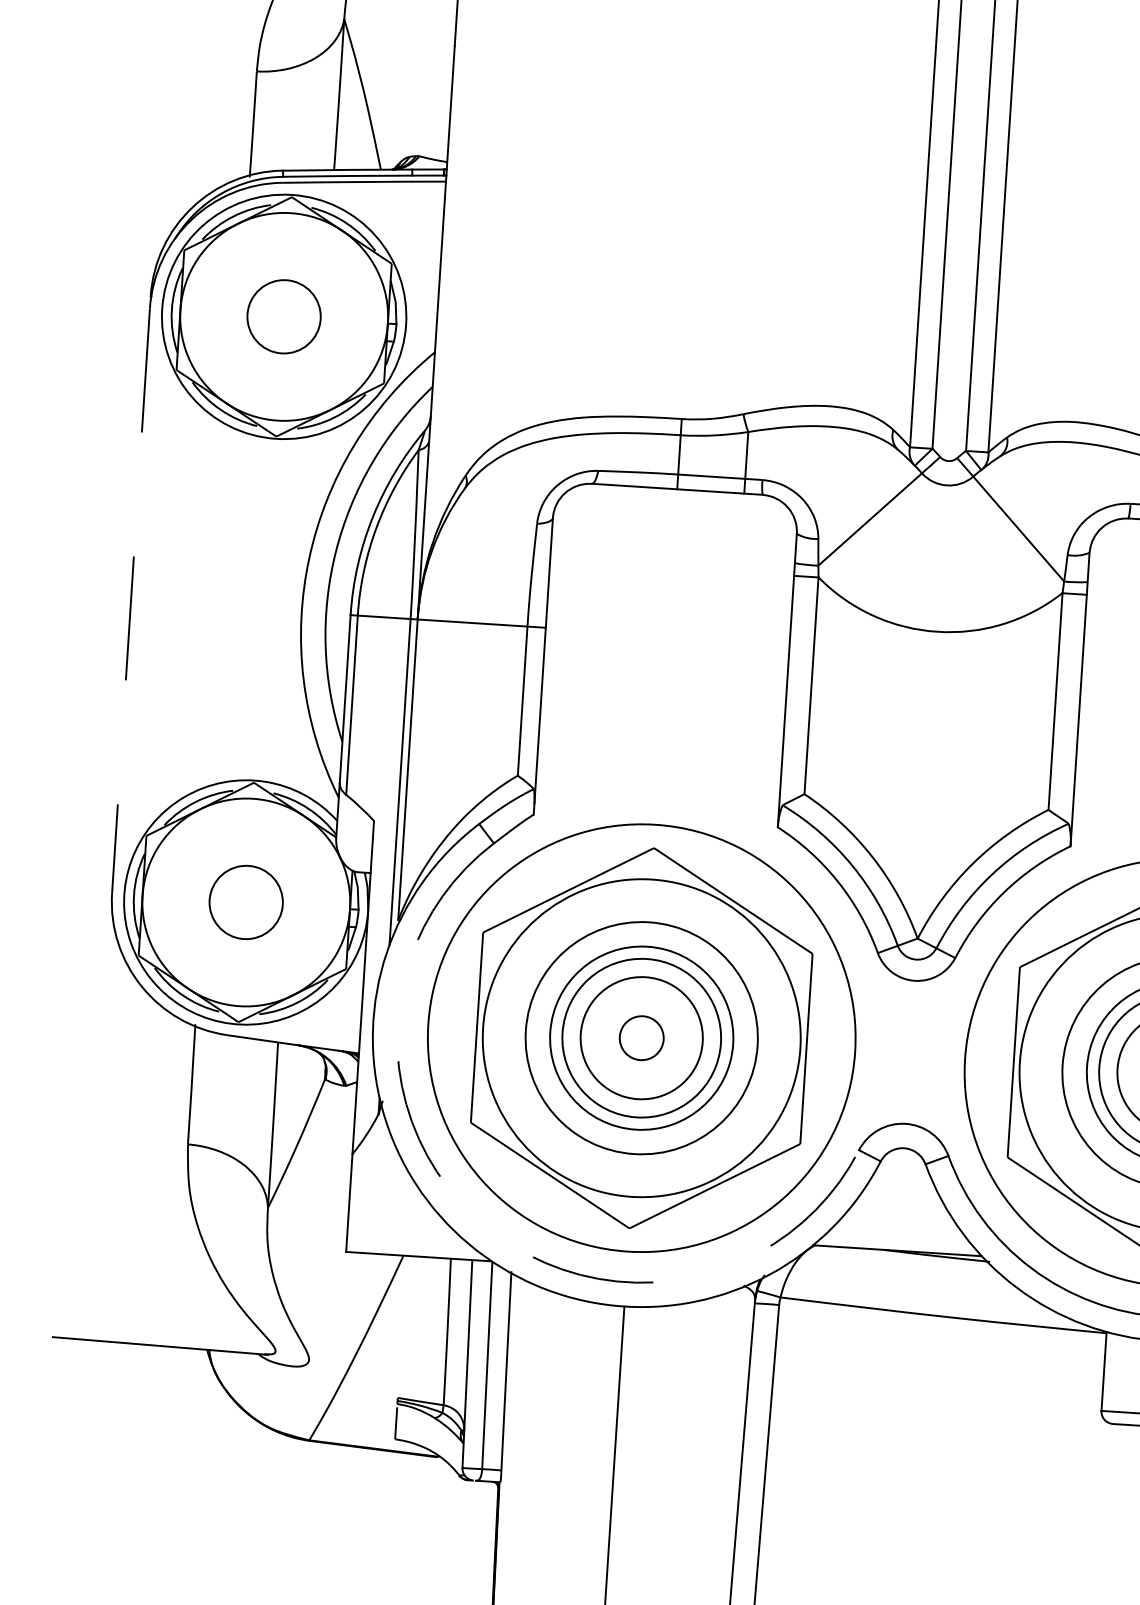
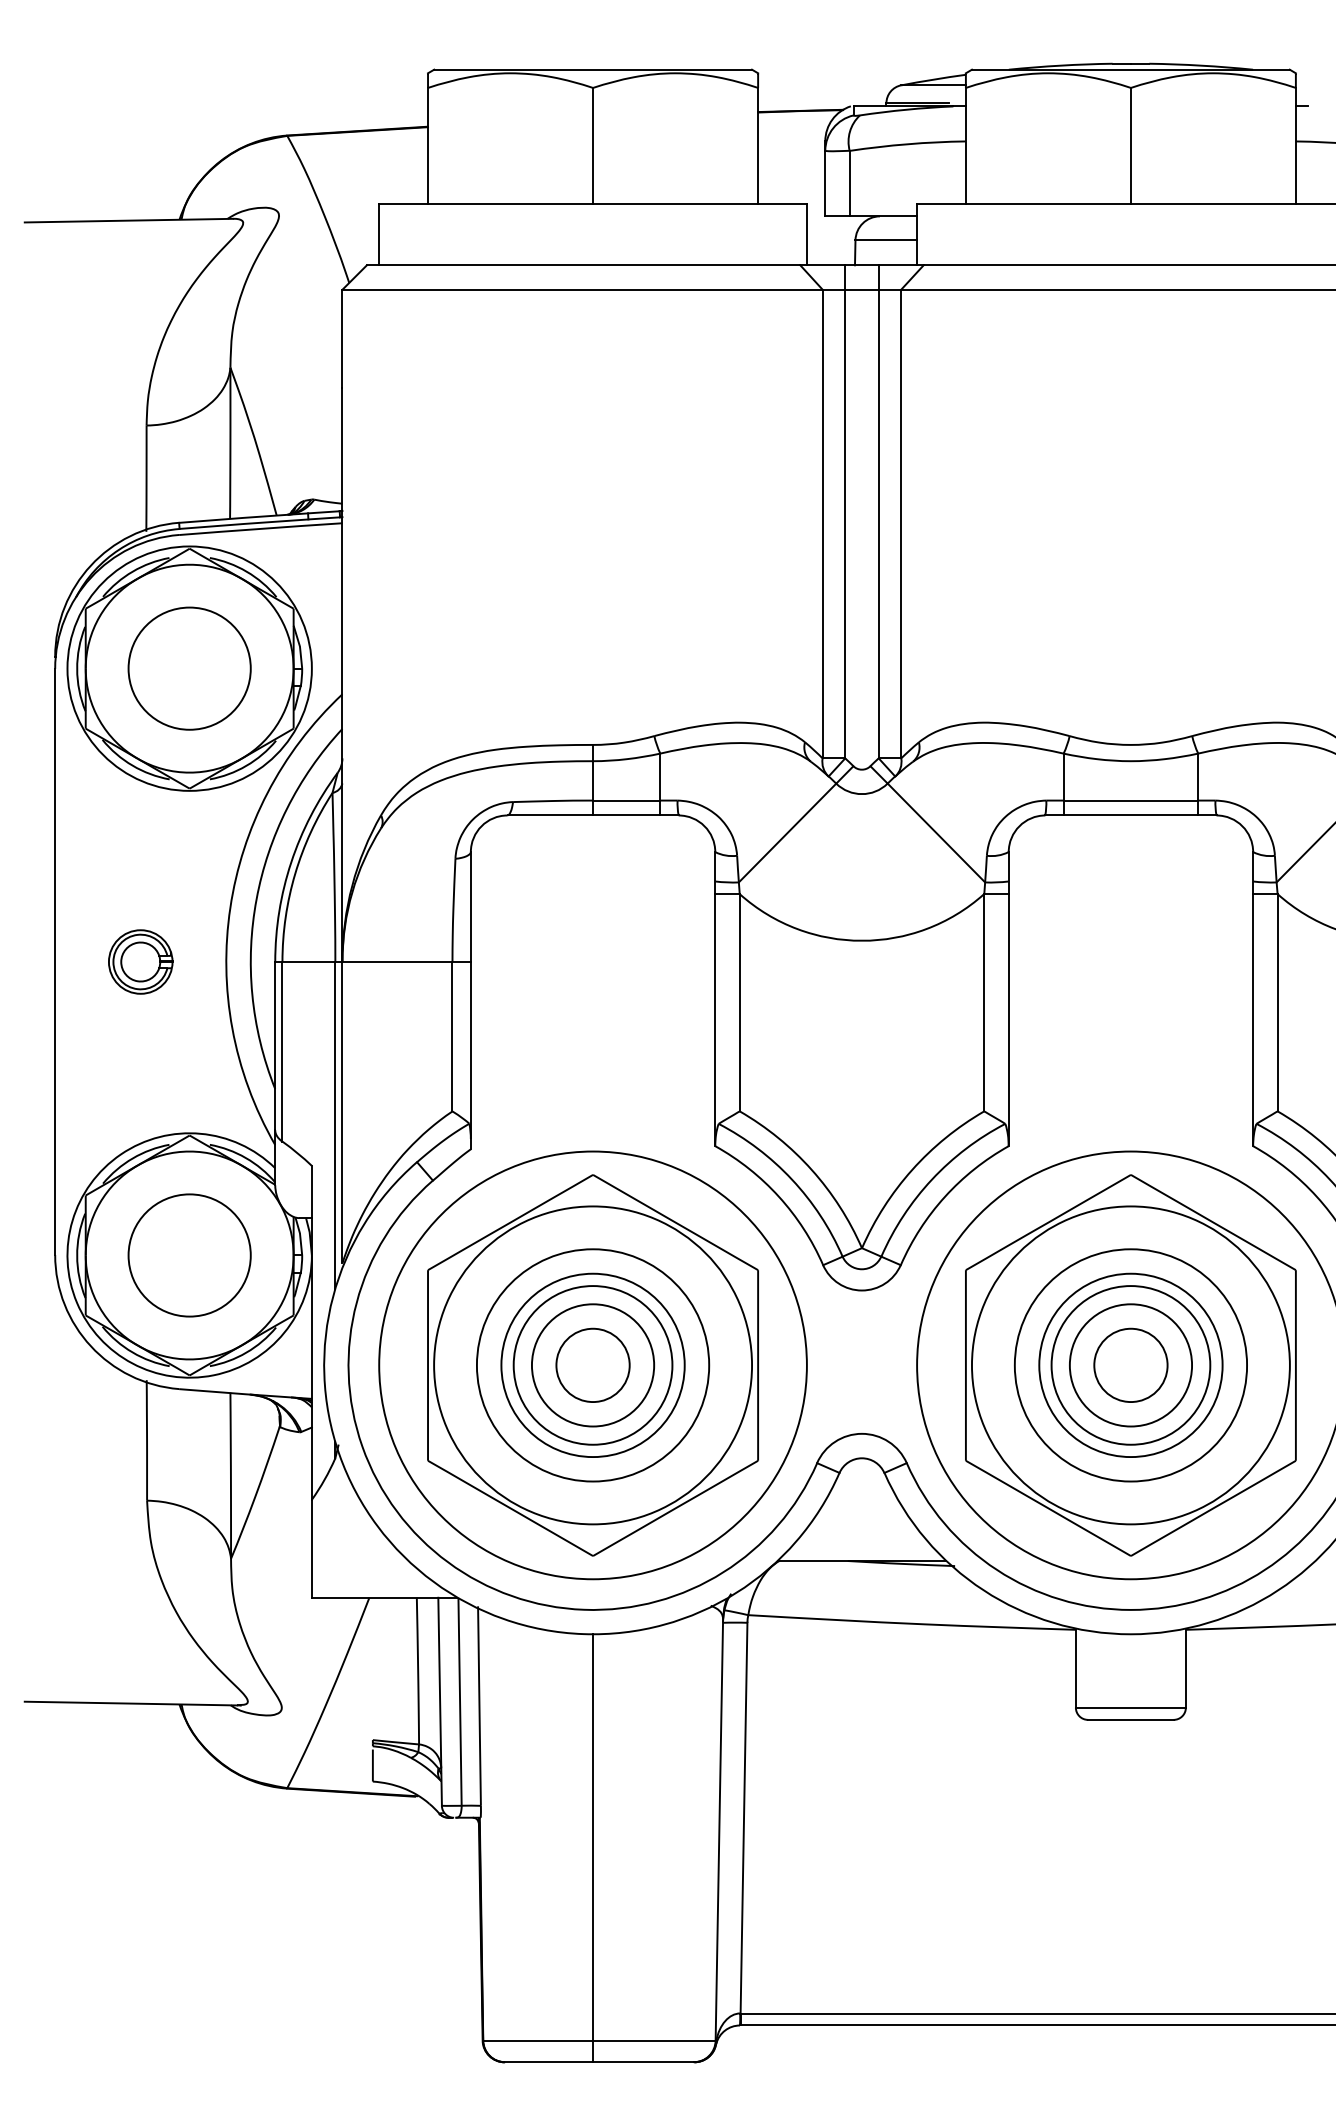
circle: (283, 316) -> (189, 668), size x1.67
line: (131, 601) -> (55, 962), dashed -> solid
part: (216, 605) -> (140, 961), added
circle: (246, 902) -> (189, 1255), size x1.67
circle: (641, 1038) -> (592, 1365), size x1.67
arc: (484, 1225) -> (448, 1562), dashed -> solid

